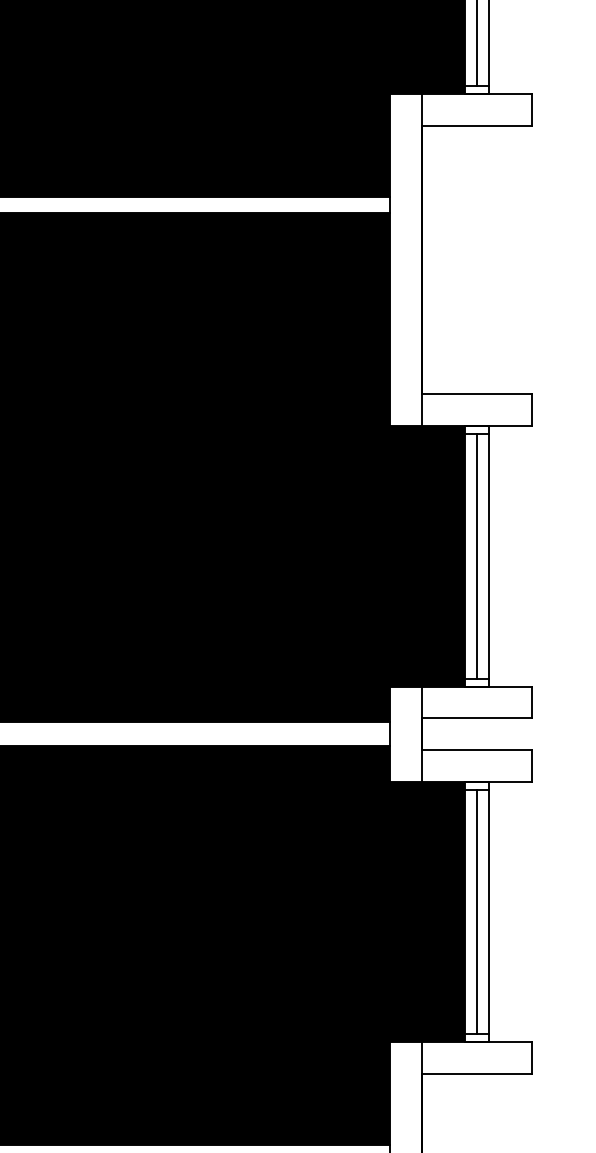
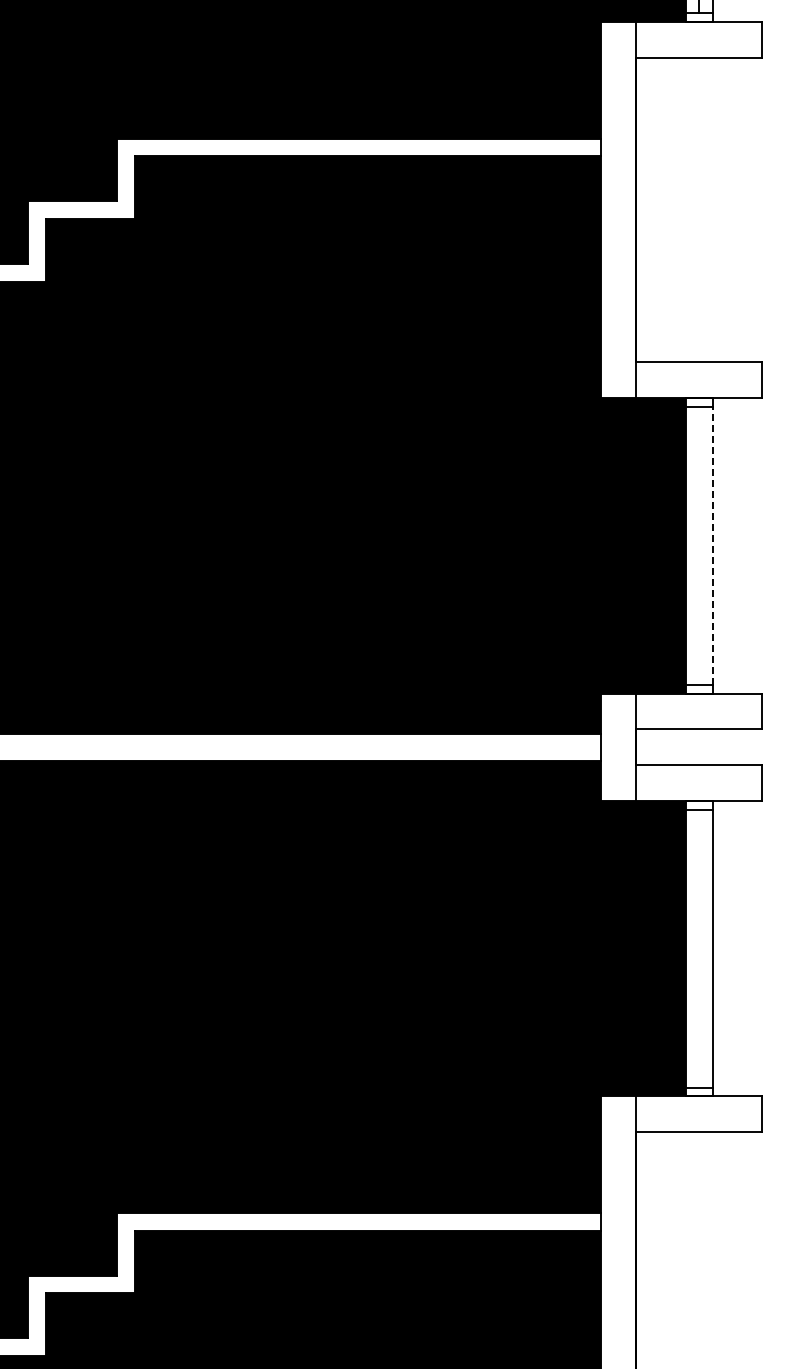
line: (477, 556) -> (699, 545), removed
line: (488, 556) -> (712, 545), solid -> dashed
line: (477, 911) -> (699, 948), removed

